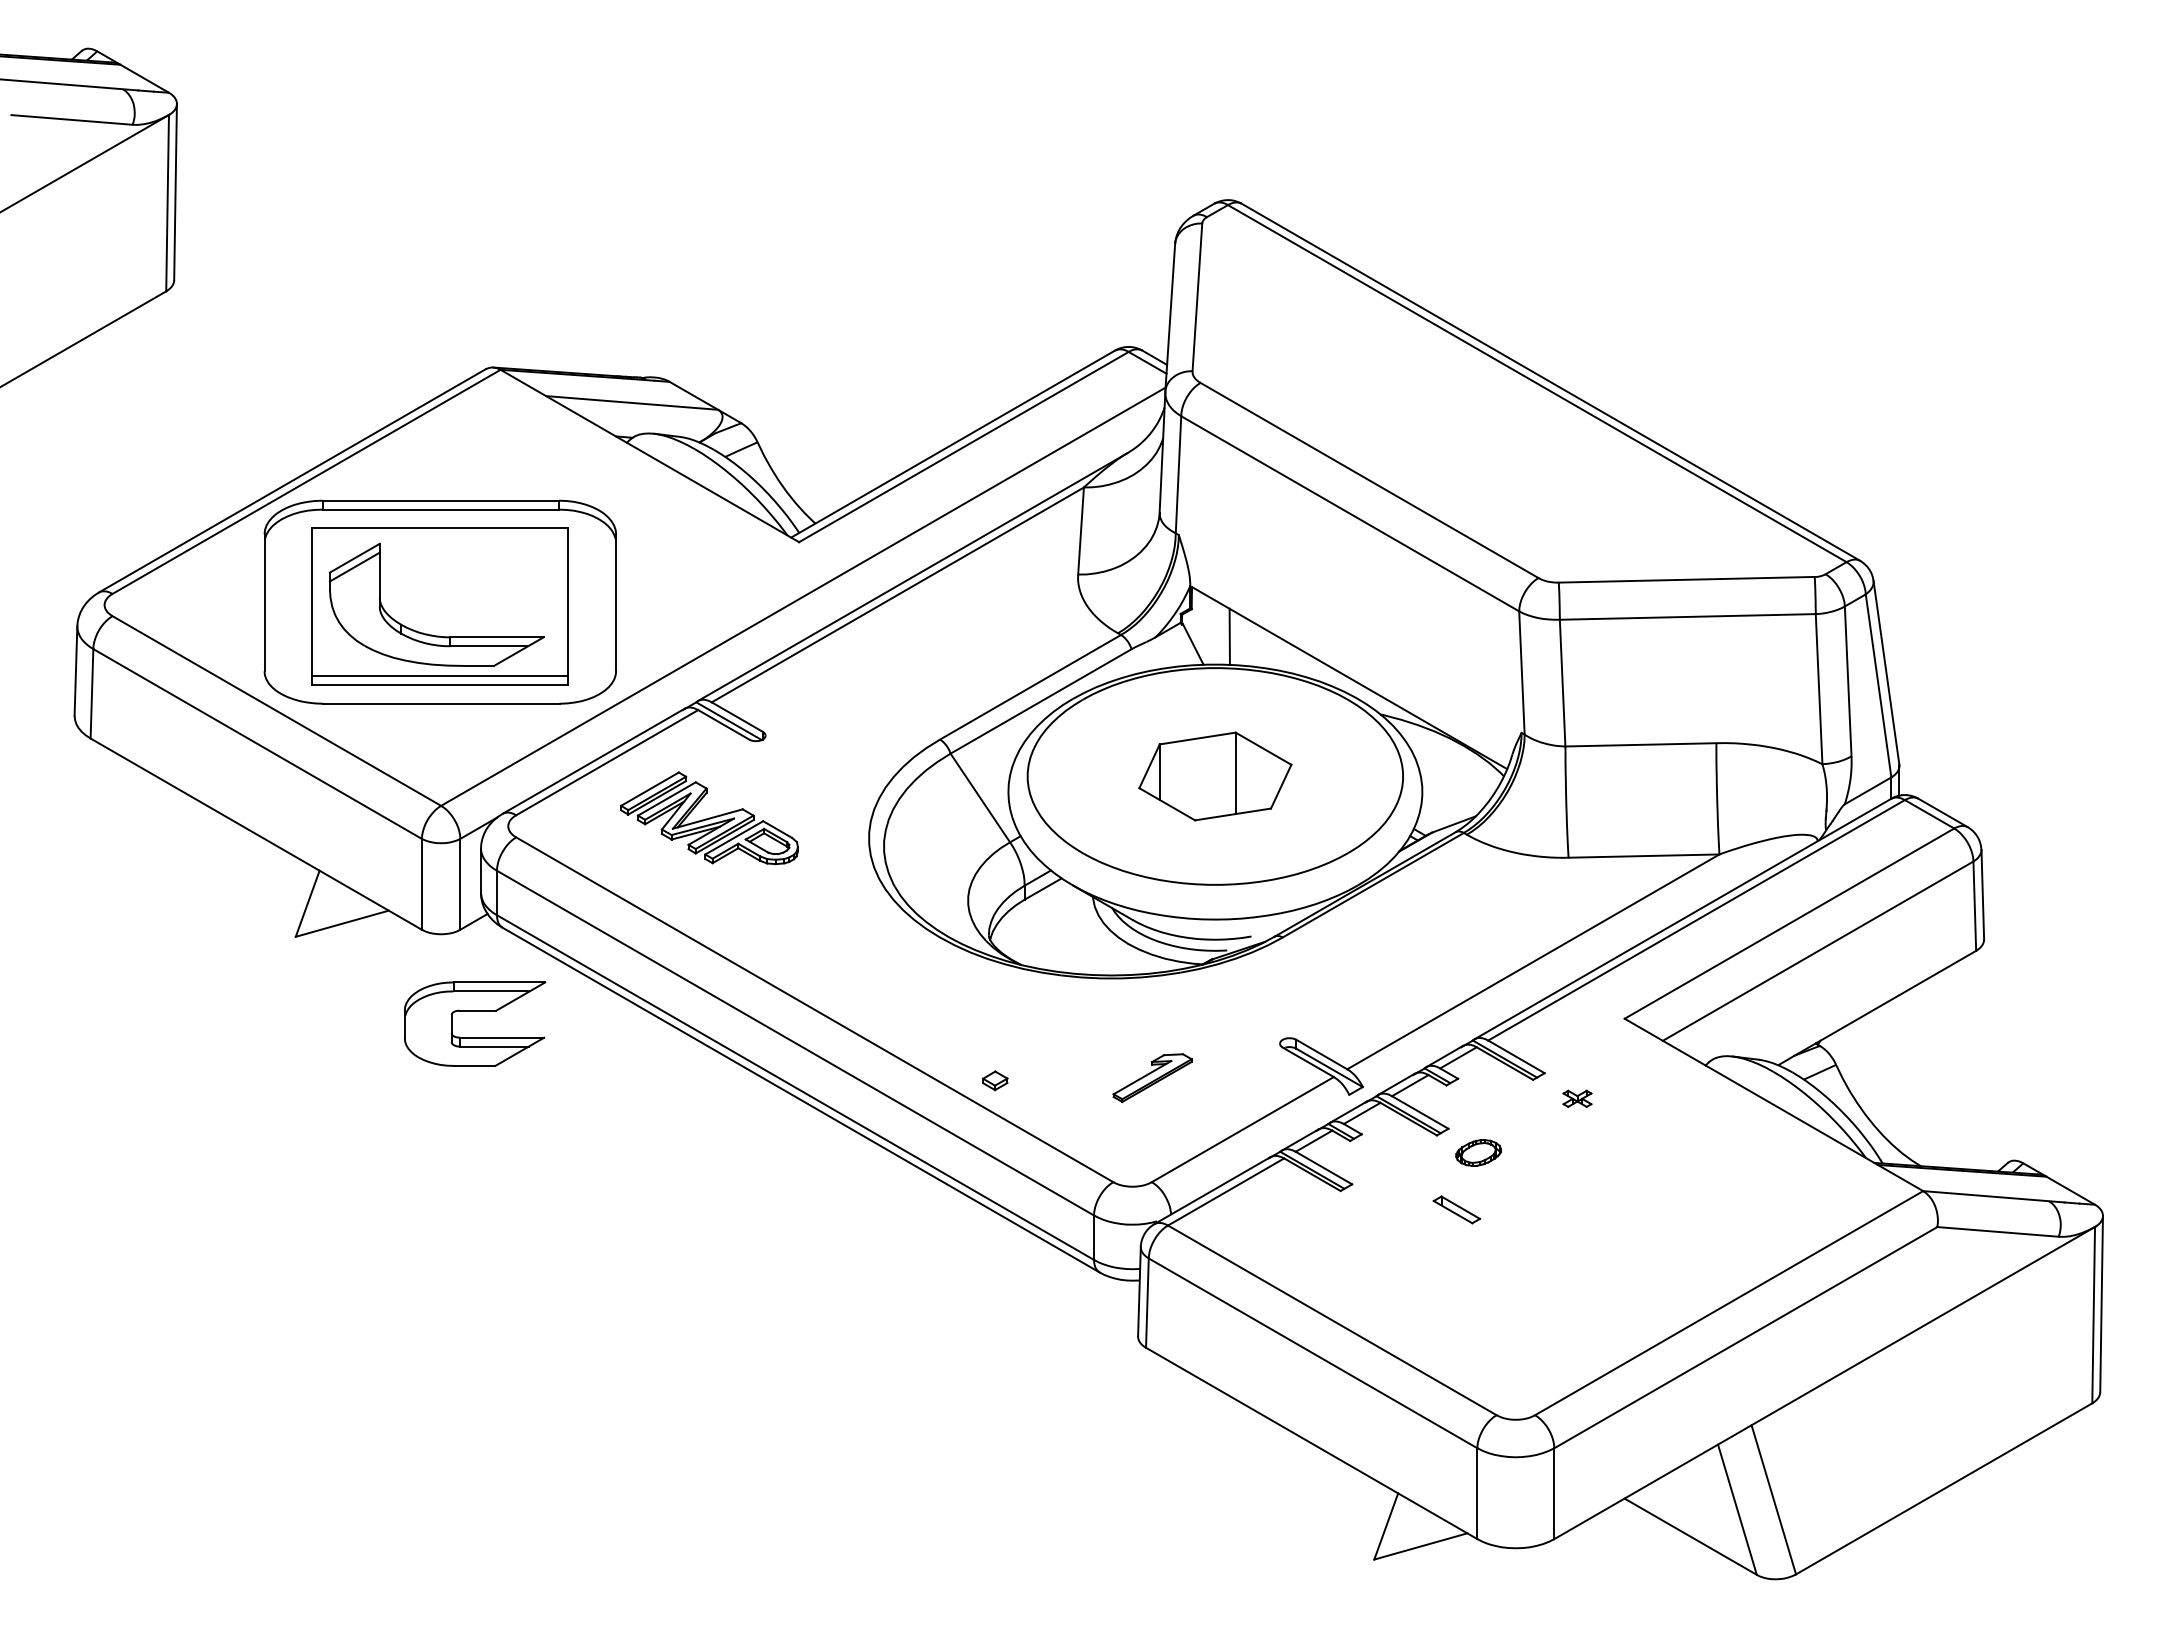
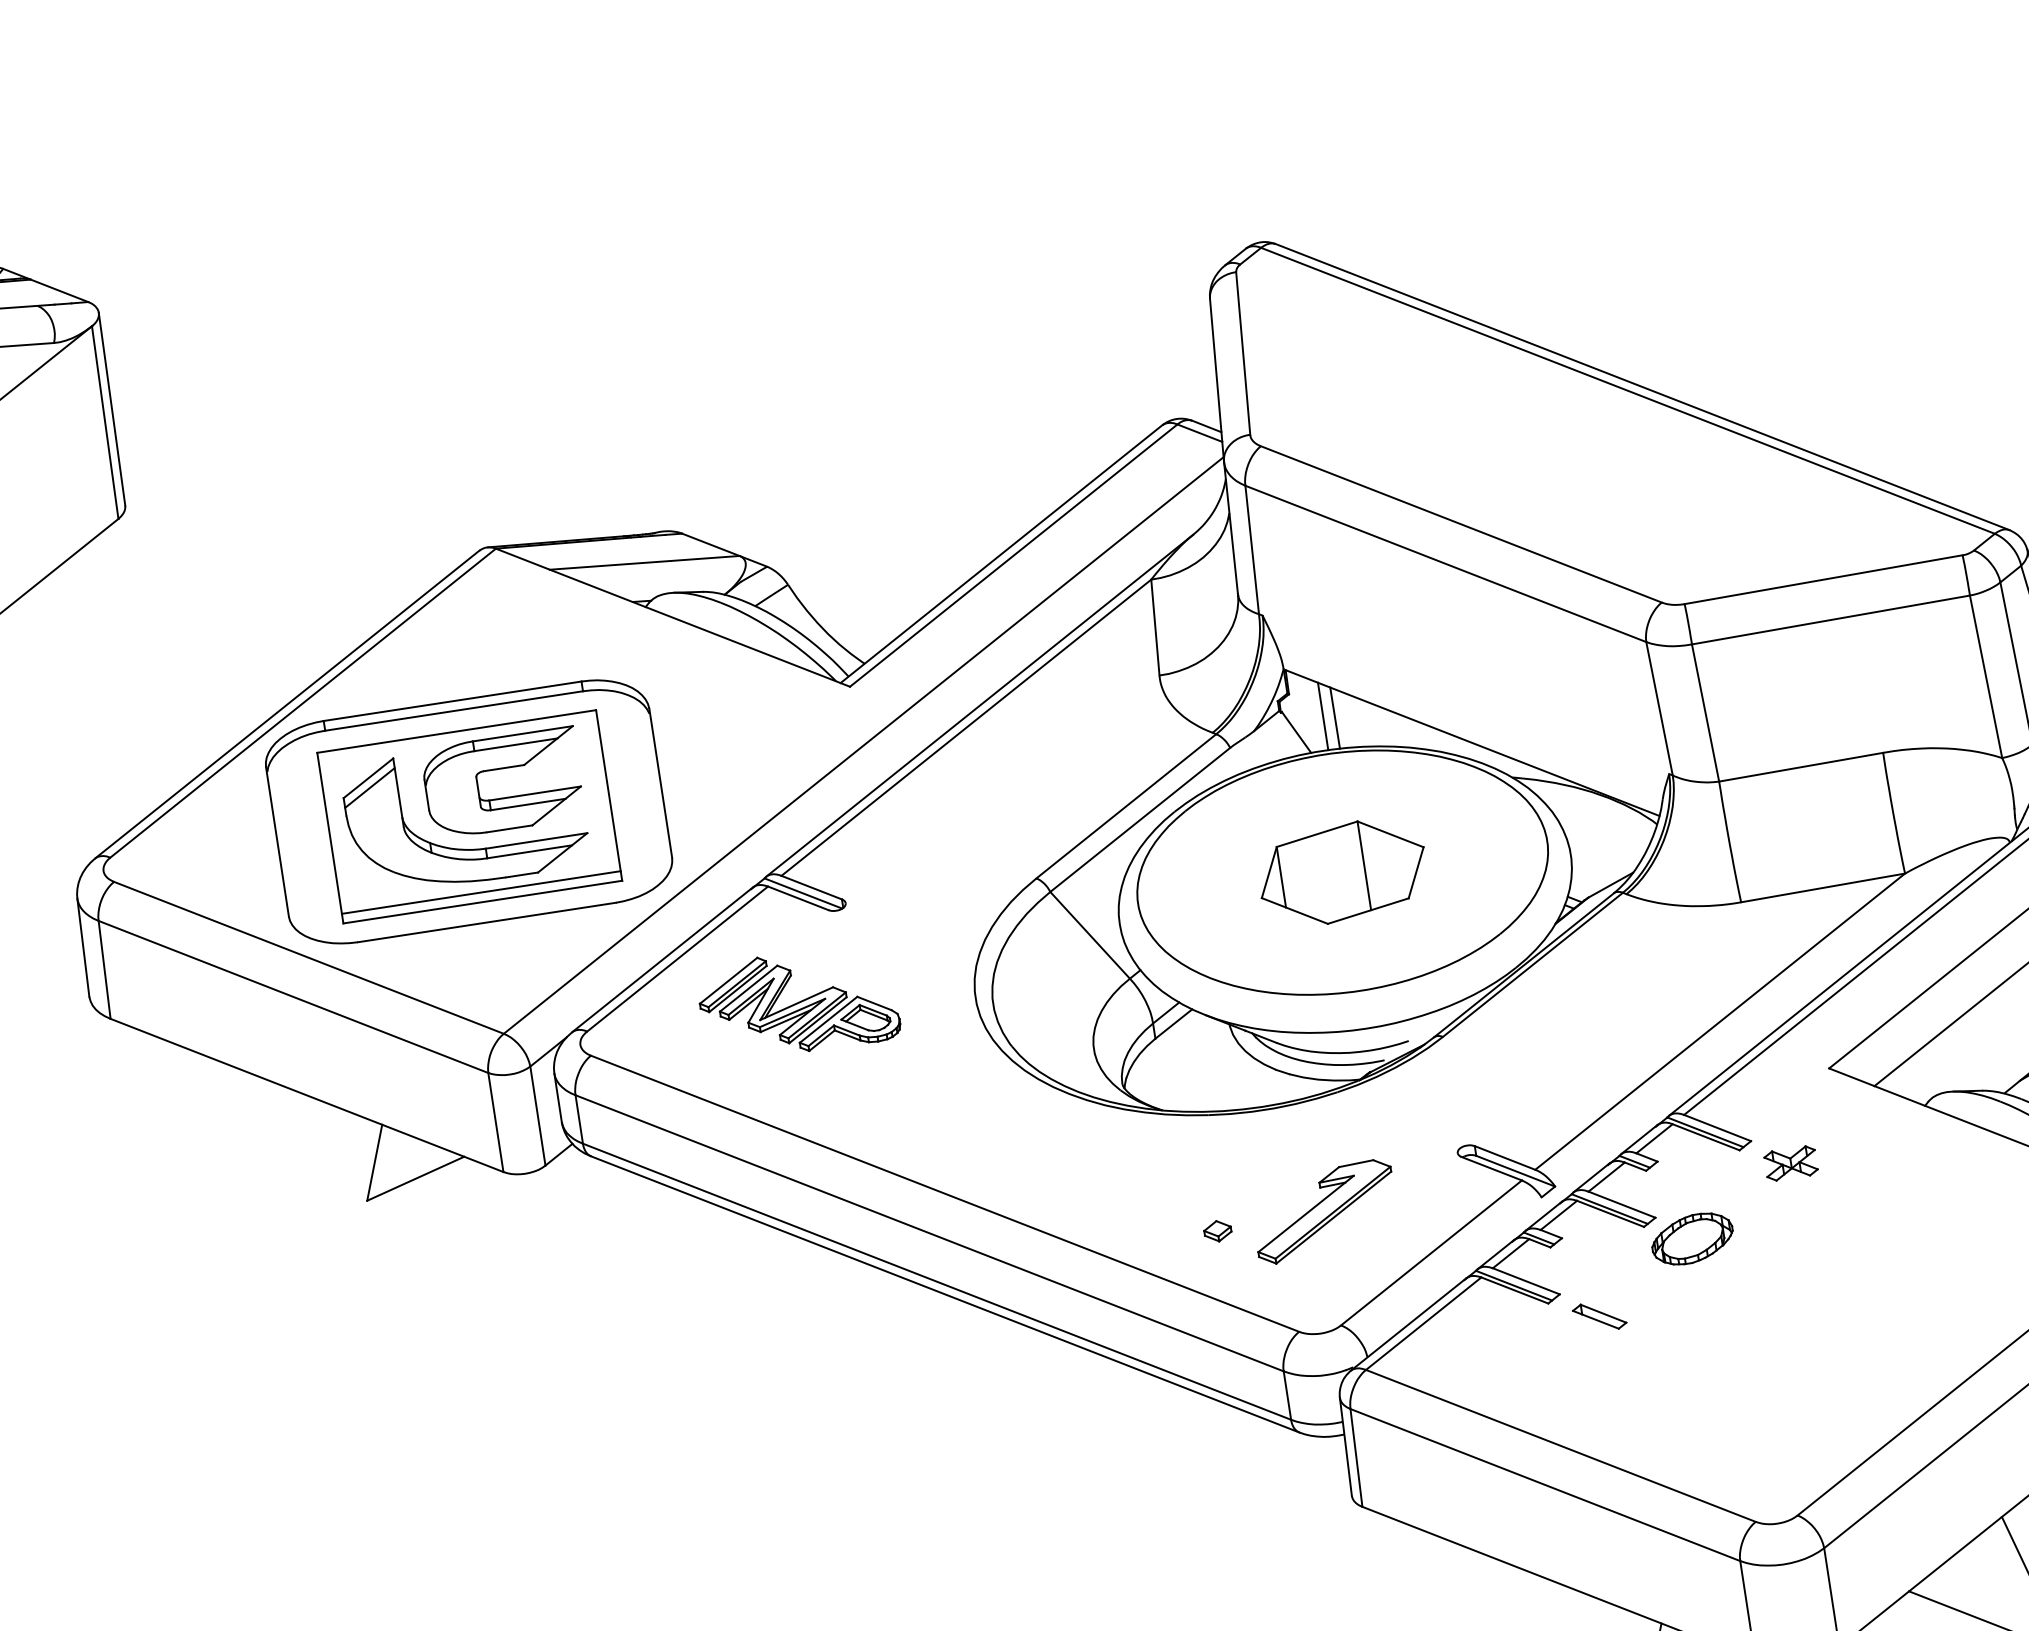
line: (1219, 633) -> (1323, 716), added
part: (475, 1011) -> (501, 769), moved
part: (1152, 1077) -> (1324, 1211), size x1.67
part: (995, 1080) -> (1218, 1230), moved
part: (1577, 1098) -> (1791, 1163), size x1.67
part: (1478, 1152) -> (1692, 1238), size x1.67
part: (1456, 1209) -> (1599, 1316), moved

